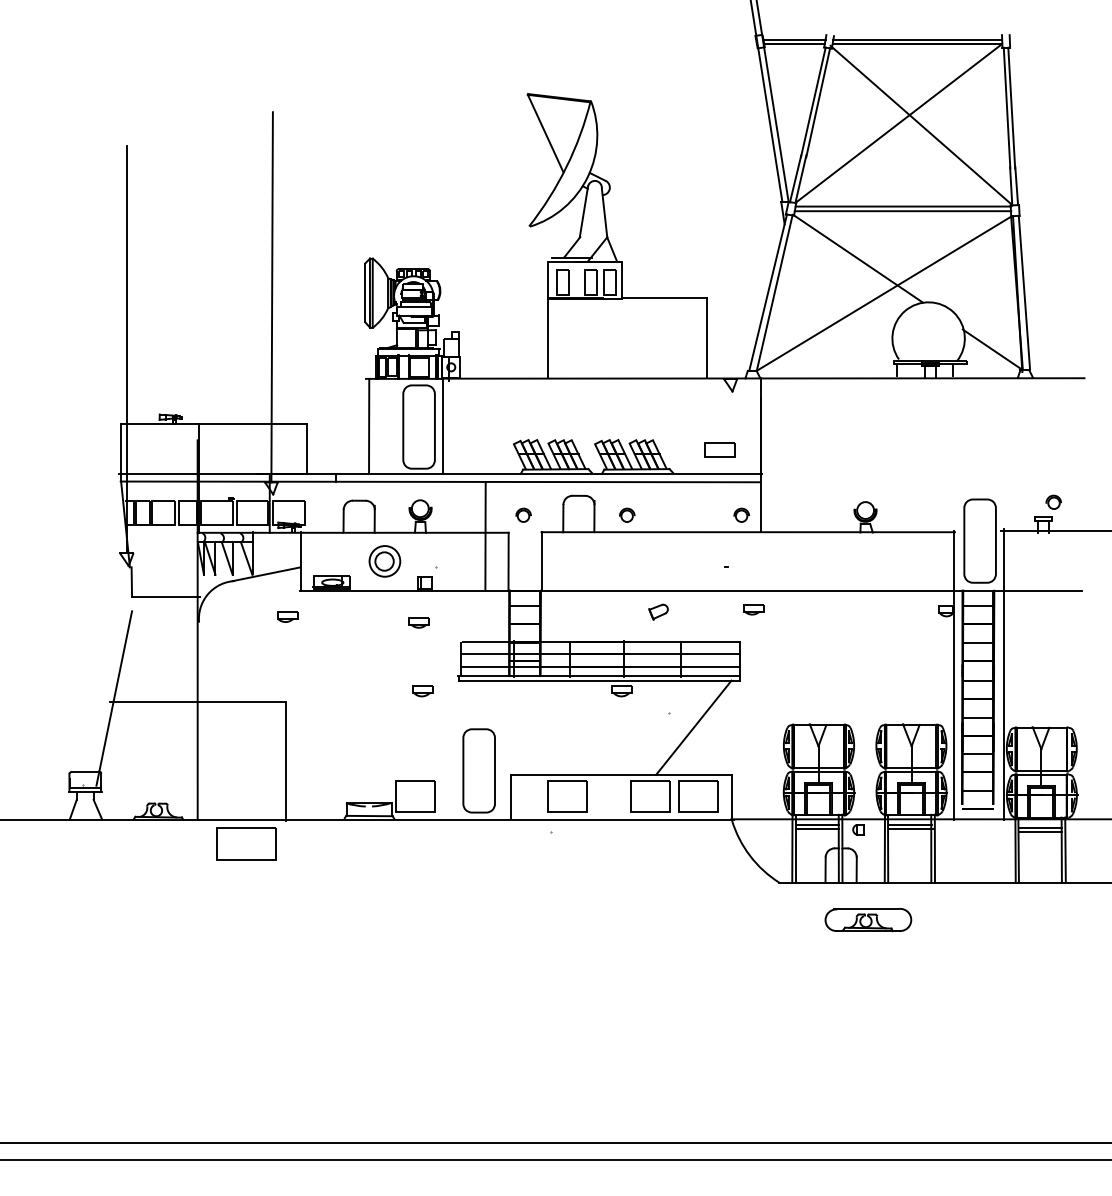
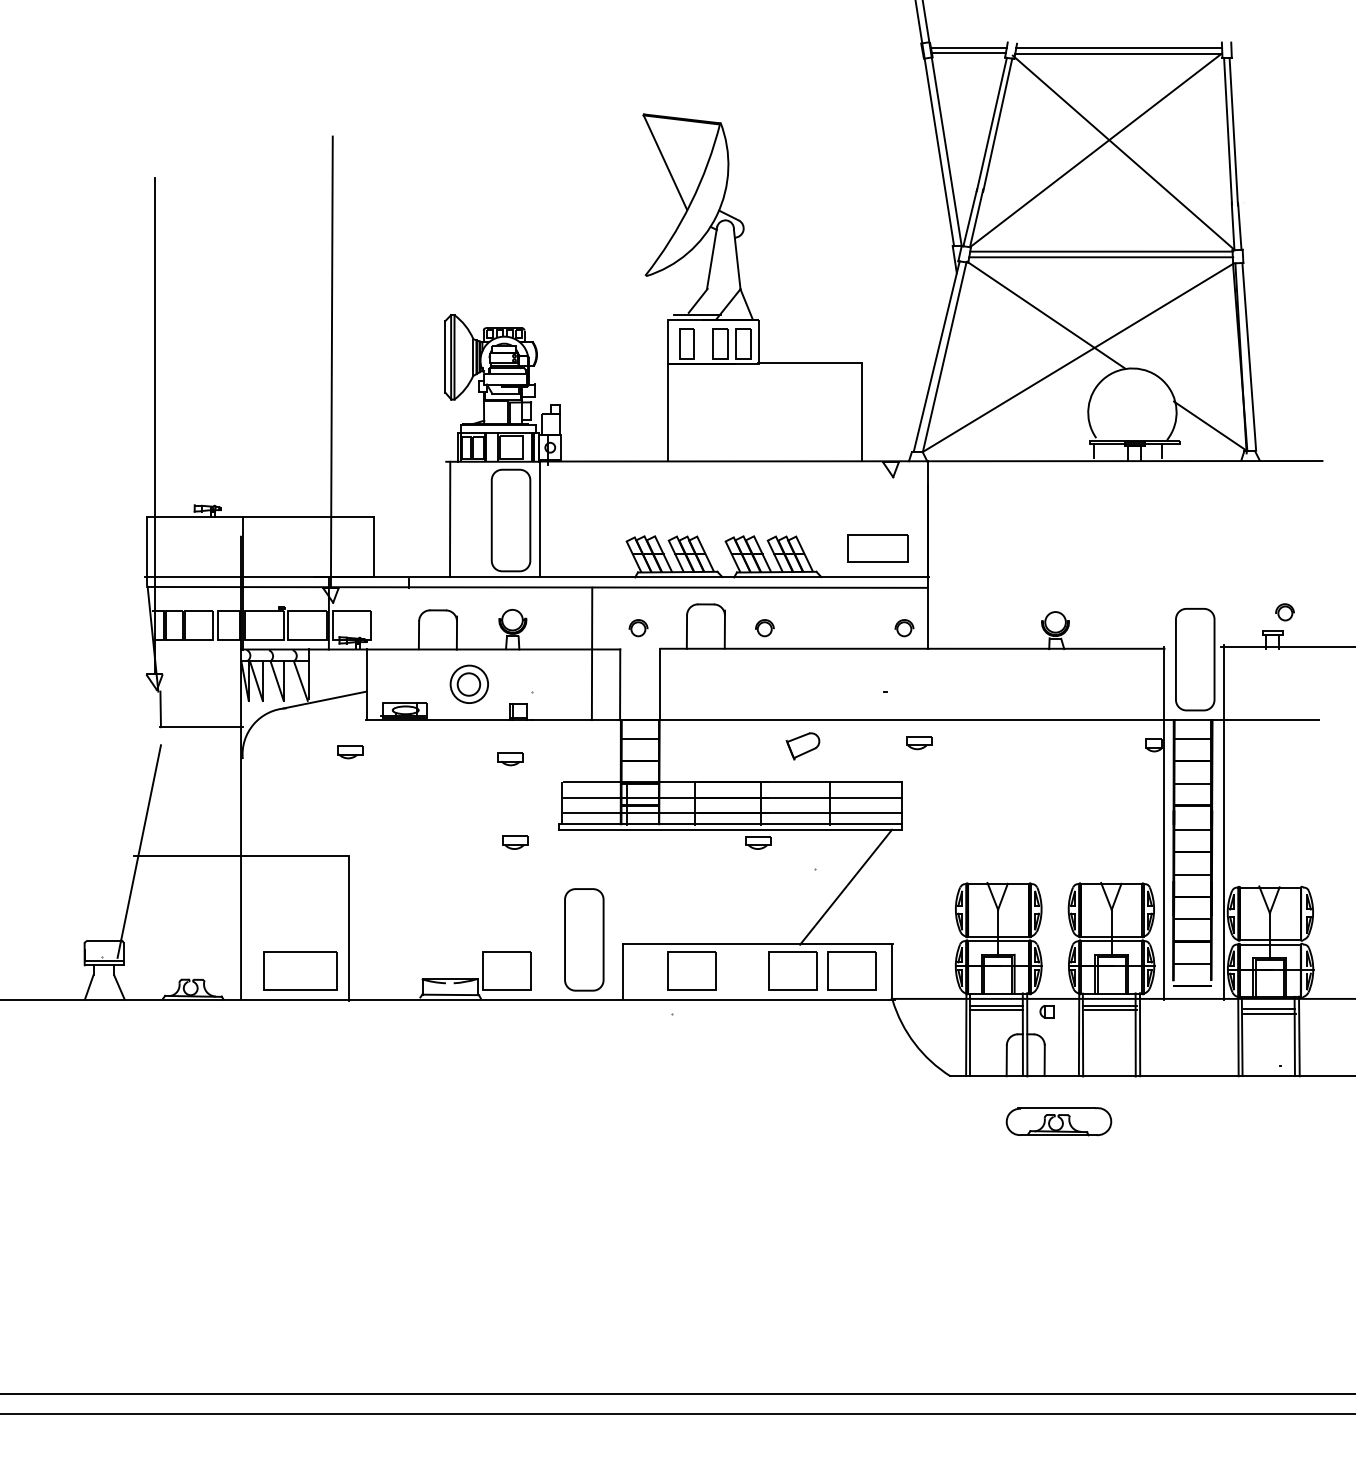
part: (719, 449) -> (877, 548), size x1.67
part: (658, 612) -> (802, 746), size x1.43
part: (246, 843) -> (300, 970), moved

